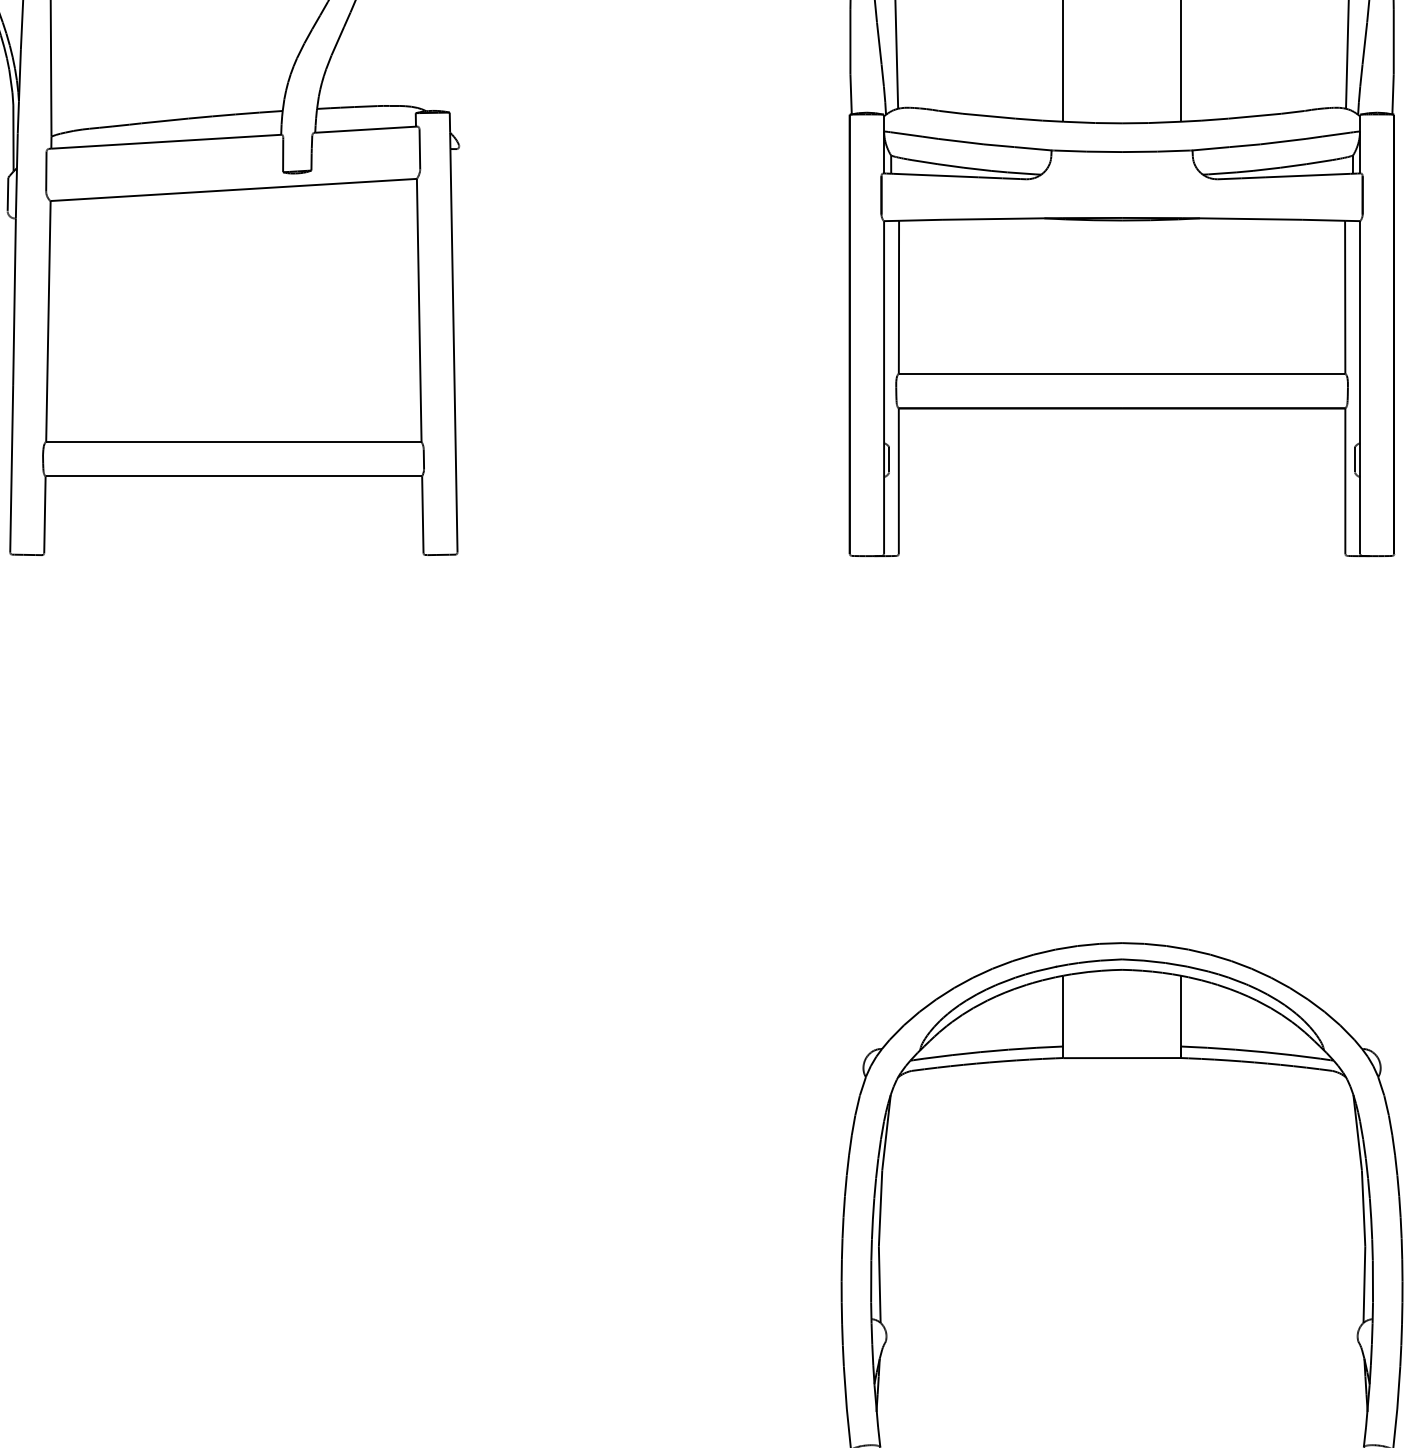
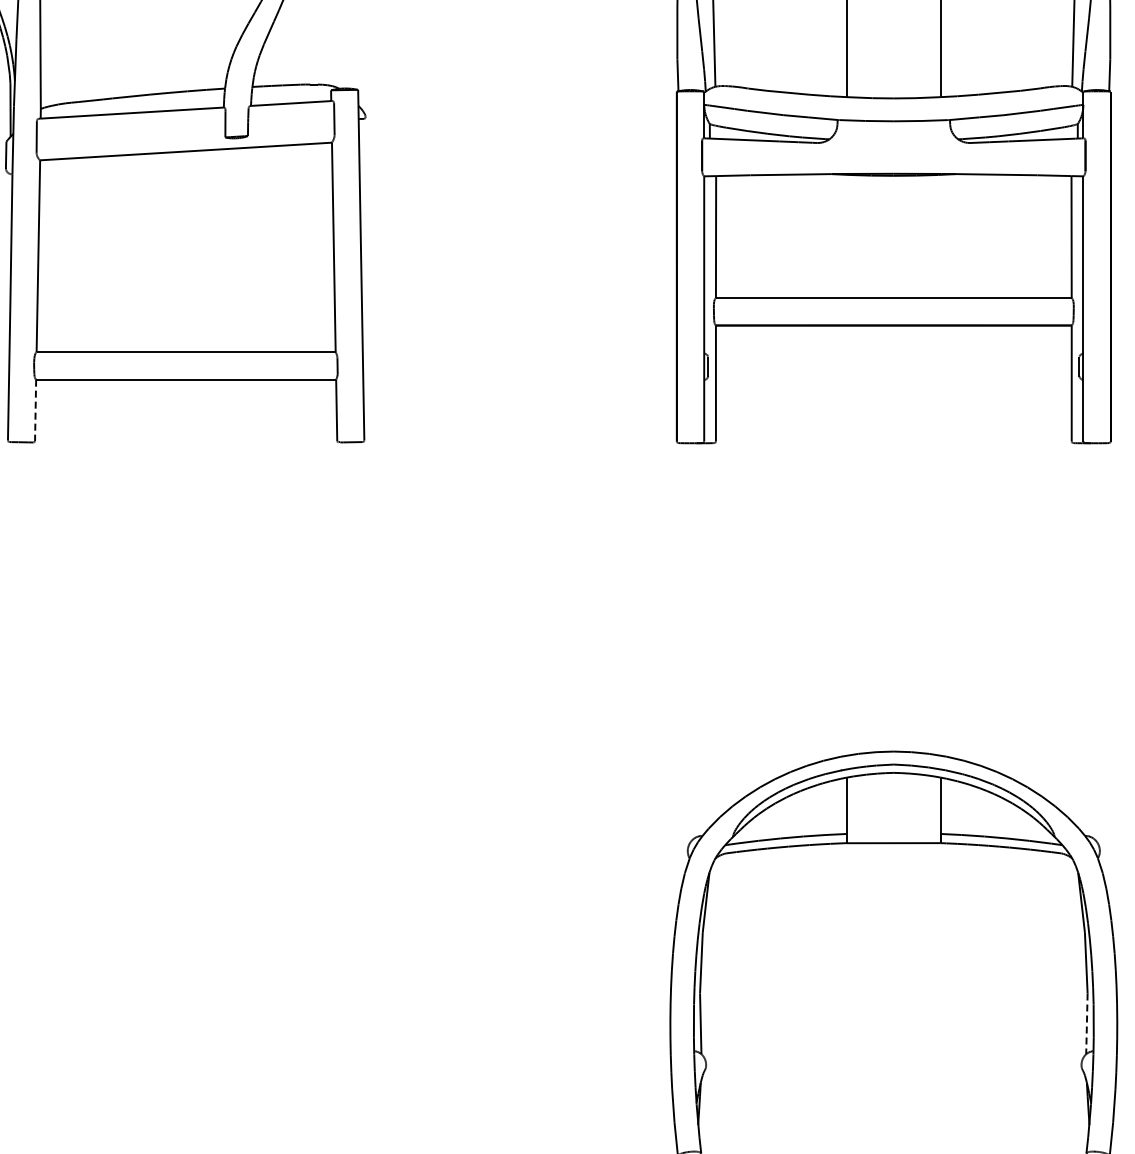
line: (44, 515) -> (35, 410), solid -> dashed
line: (1363, 1285) -> (1086, 1024), solid -> dashed

